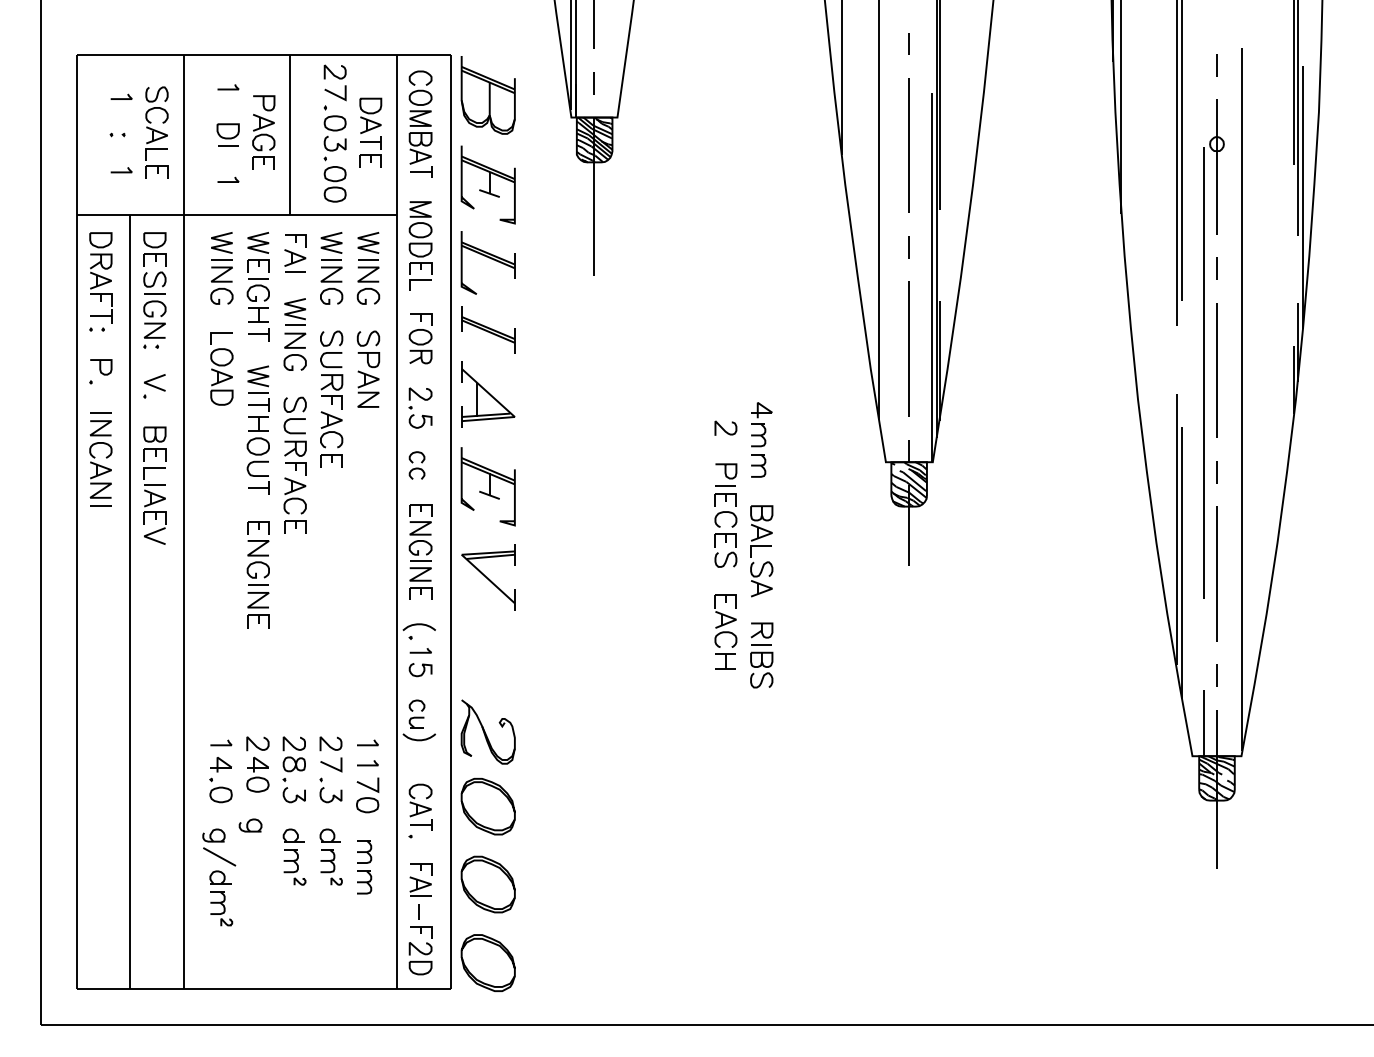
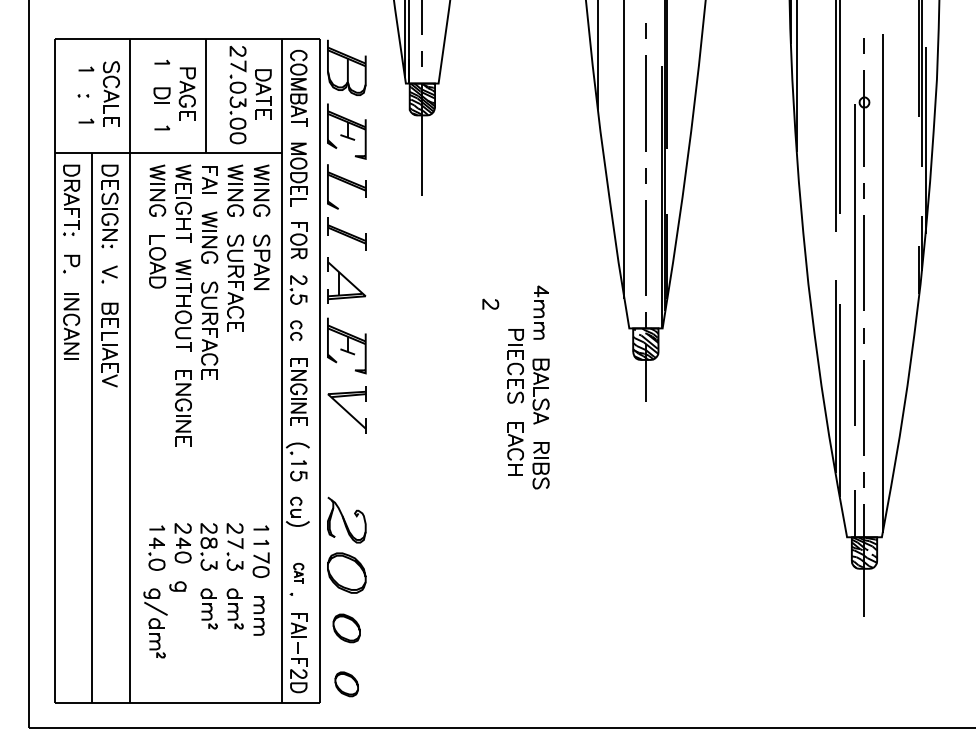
curve: (723, 428) -> (489, 304), moved
part: (420, 806) -> (298, 572), size x0.6
part: (487, 884) -> (346, 628), size x0.7
part: (487, 963) -> (346, 684), size x0.6

